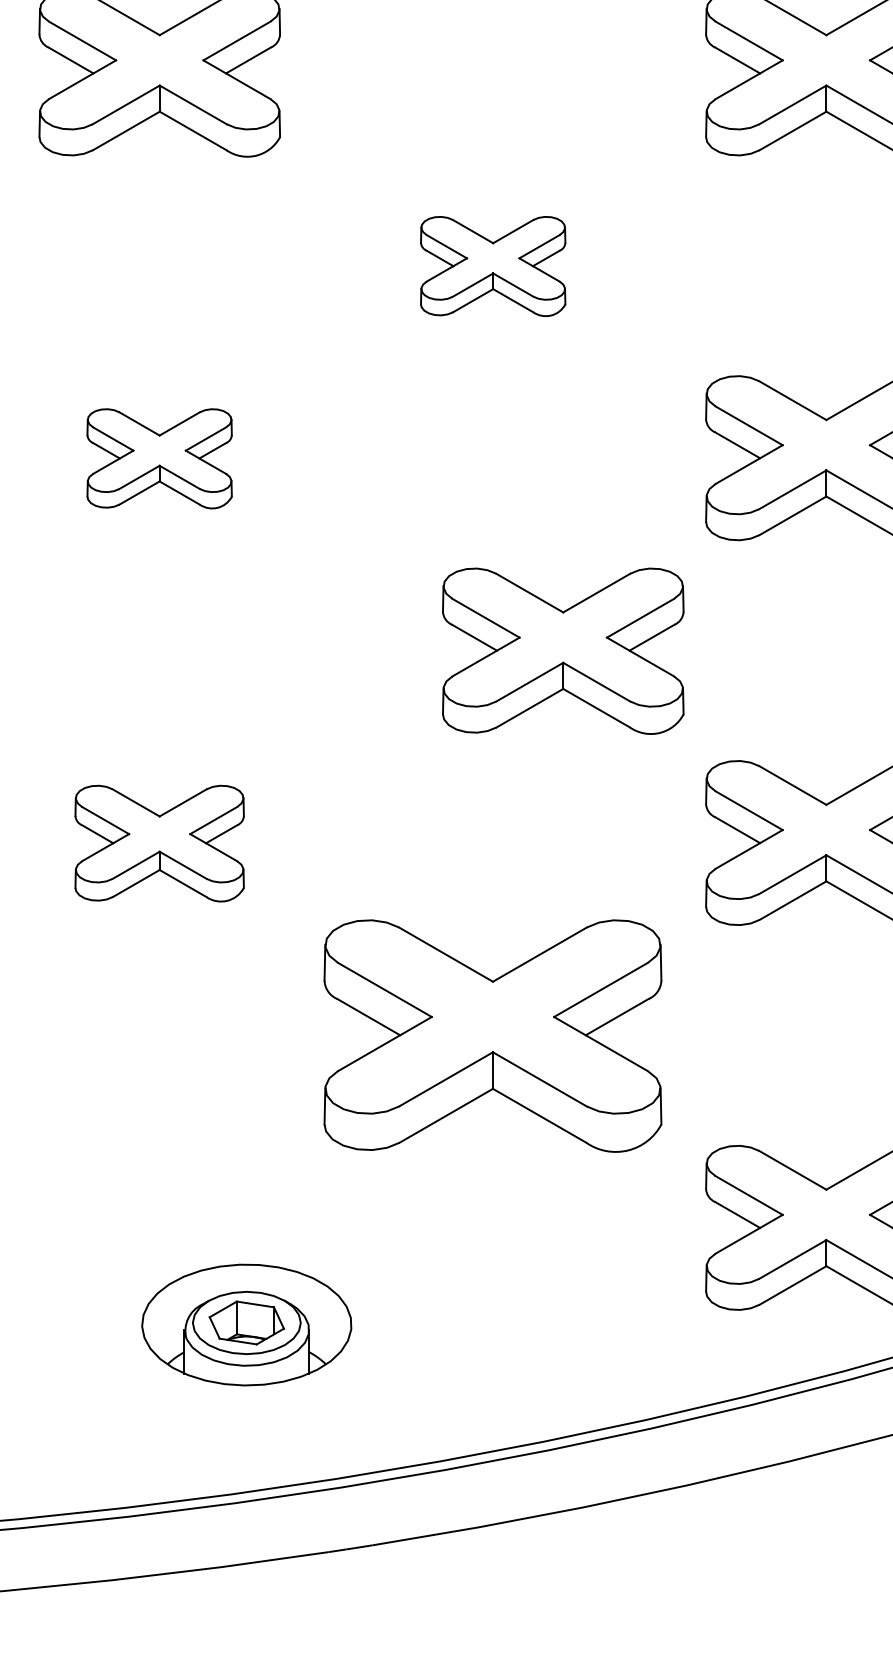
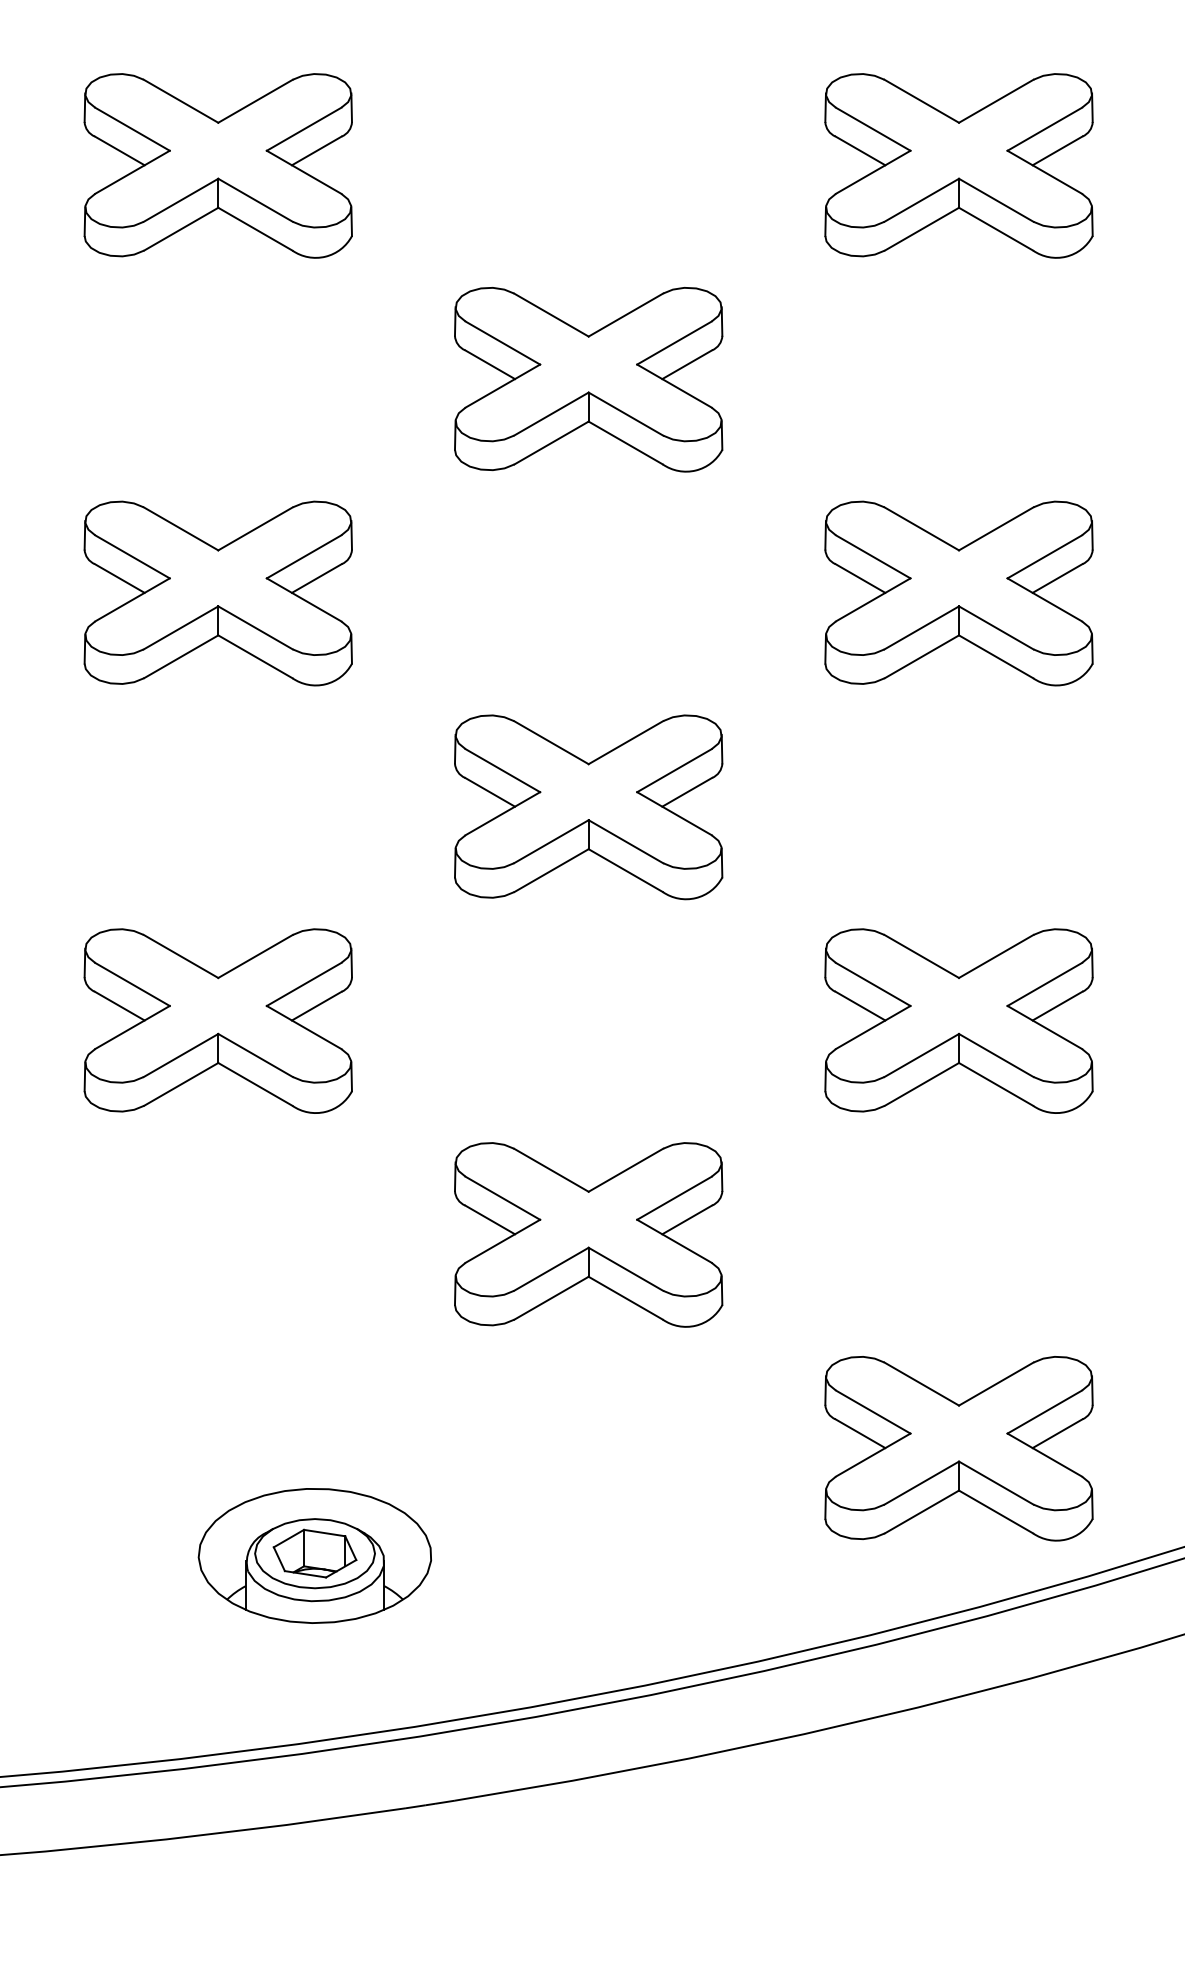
part: (492, 266) -> (588, 379), size x1.67
part: (159, 458) -> (217, 593), size x1.67
part: (563, 651) -> (588, 807), moved
part: (159, 843) -> (217, 1020), size x1.43
part: (492, 1035) -> (588, 1234), size x0.71

